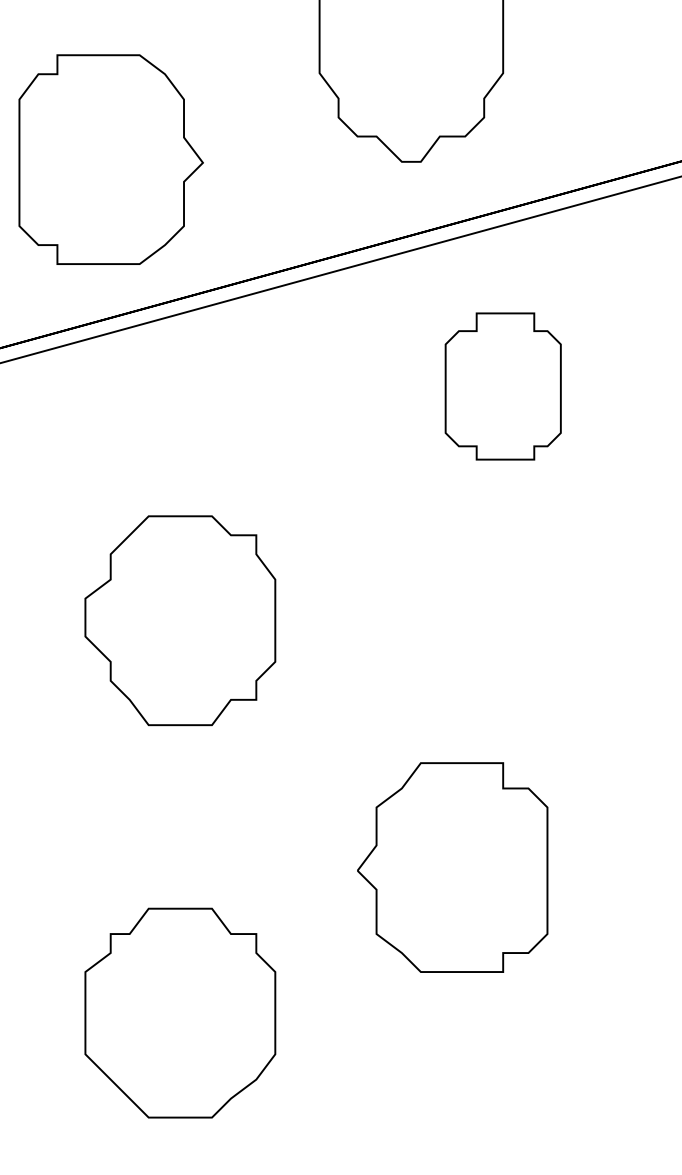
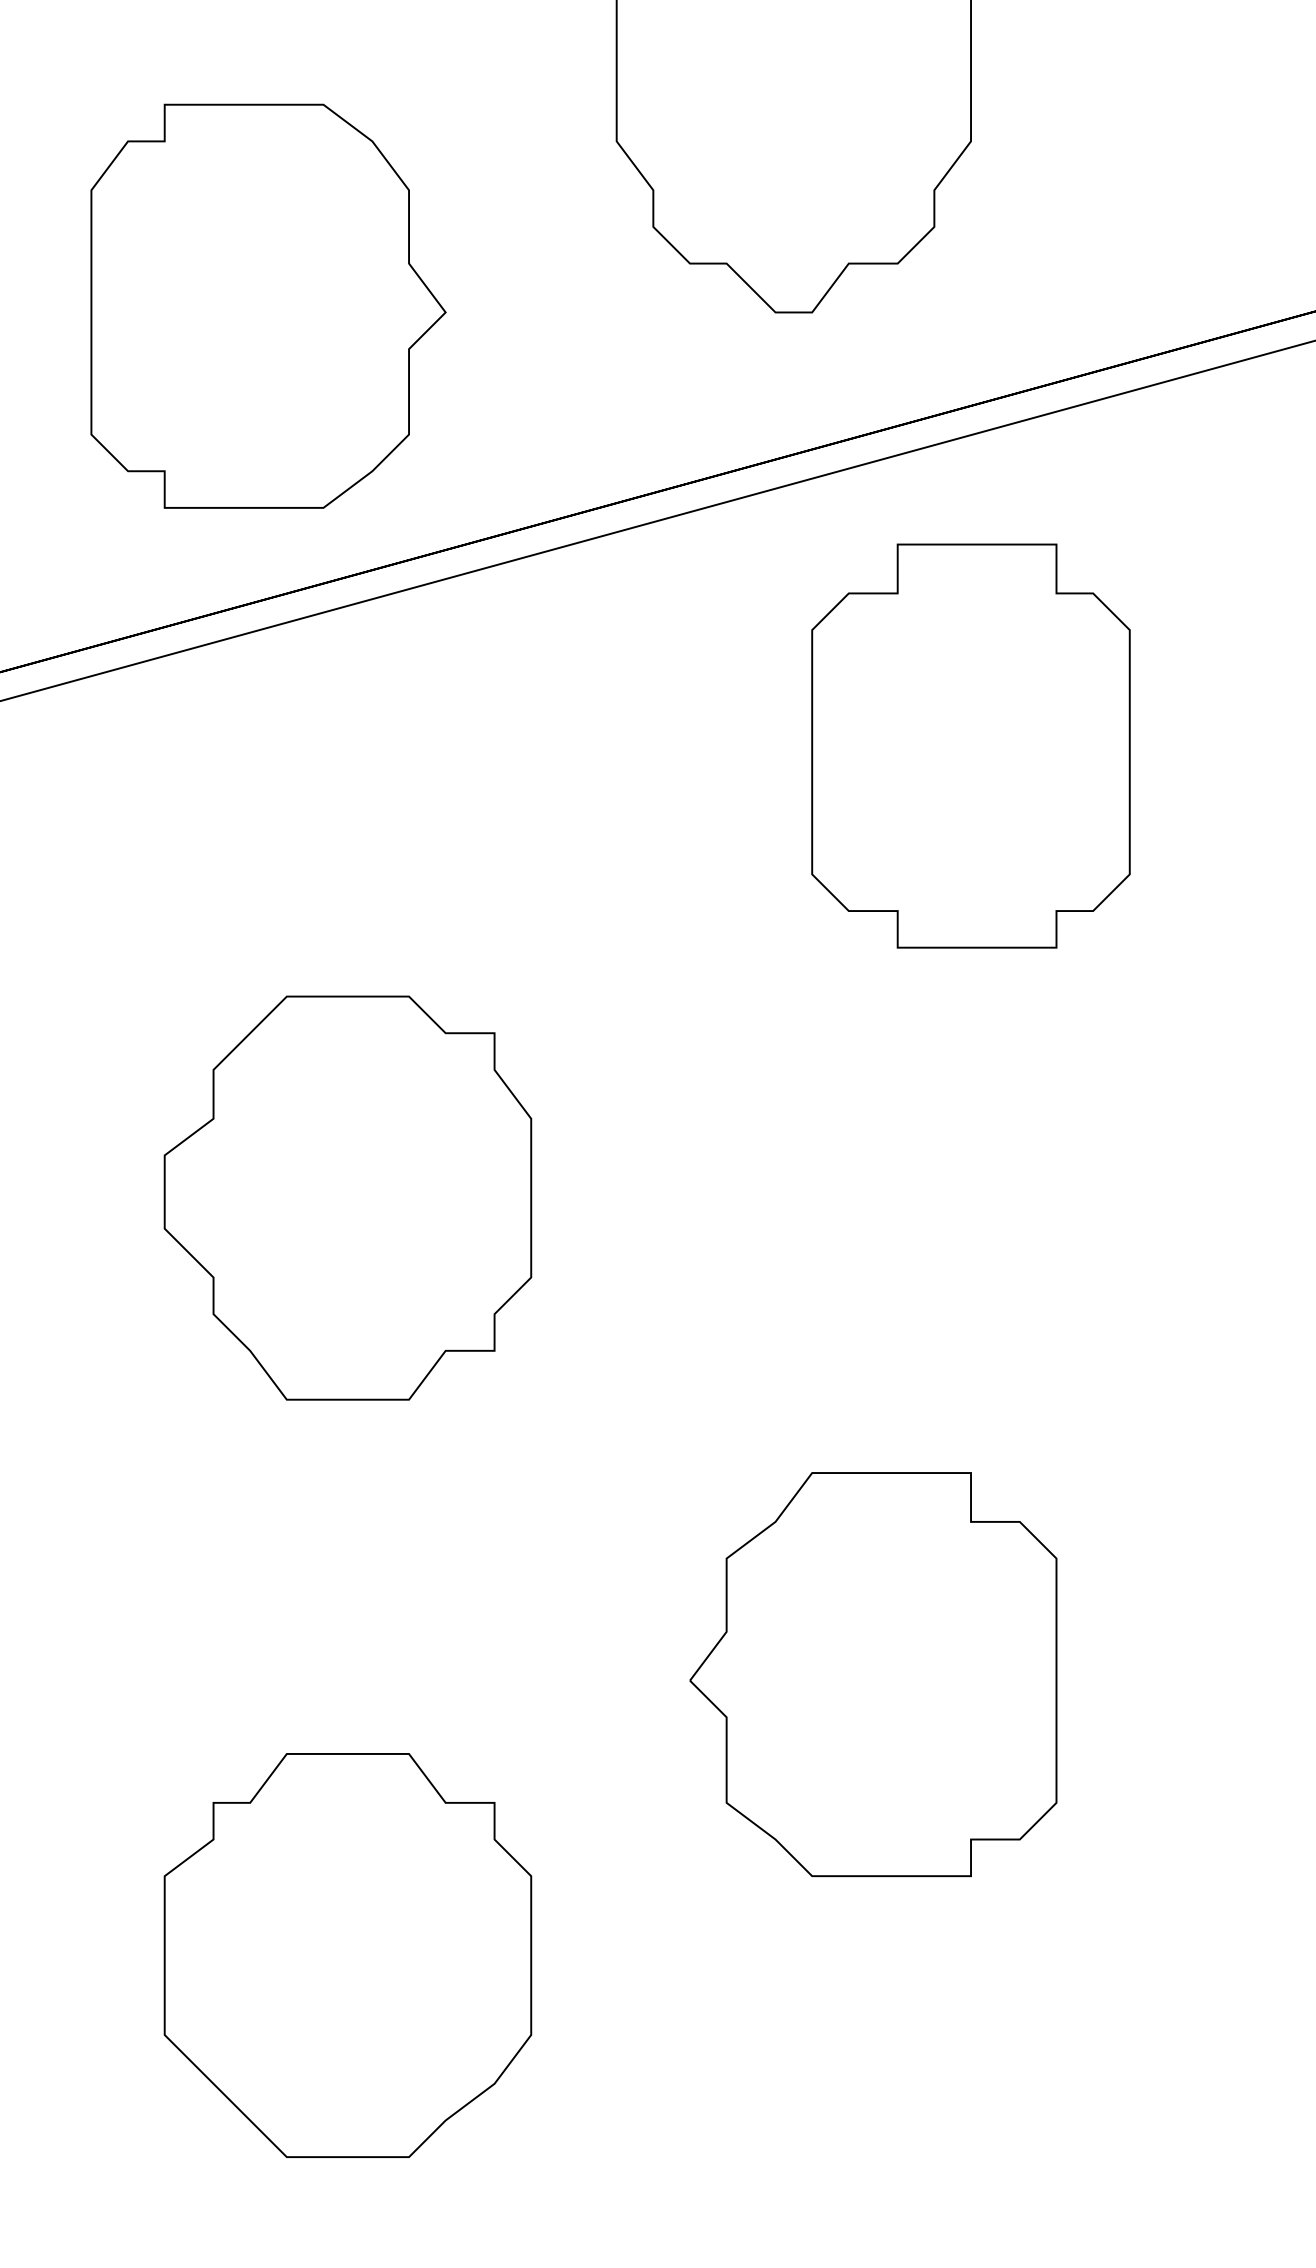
part: (110, 159) -> (267, 305), moved
part: (503, 386) -> (971, 746), size x1.43

